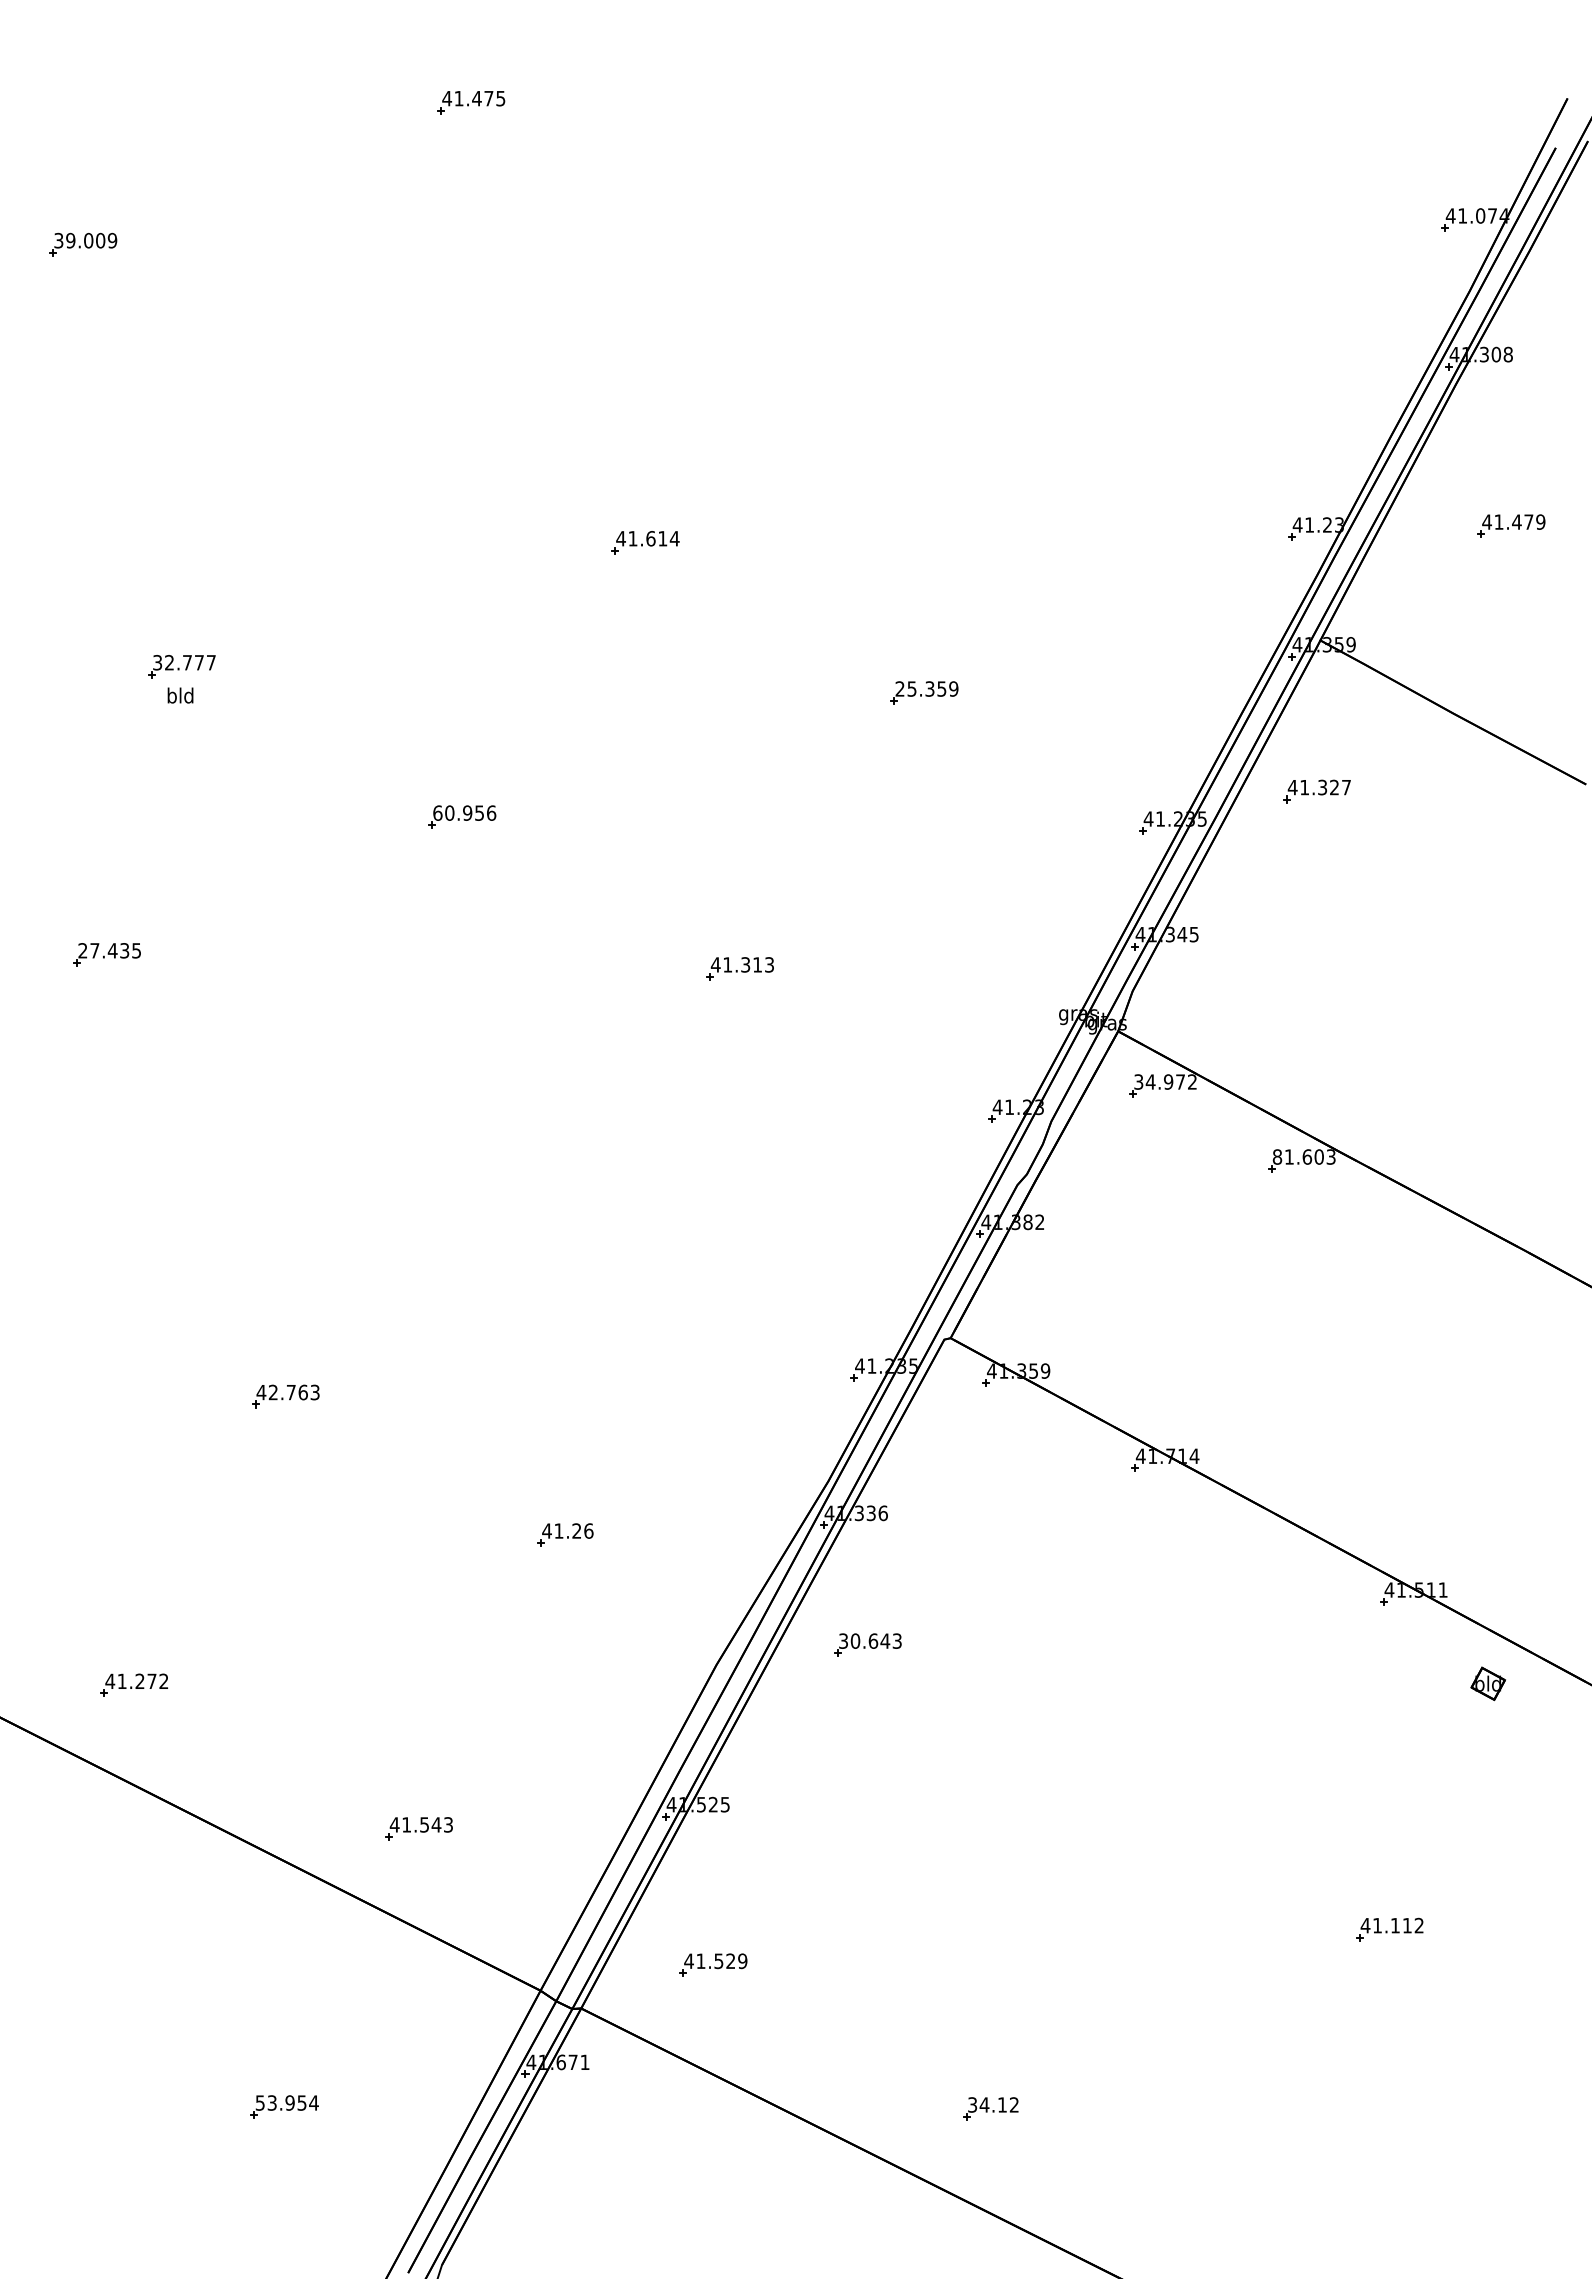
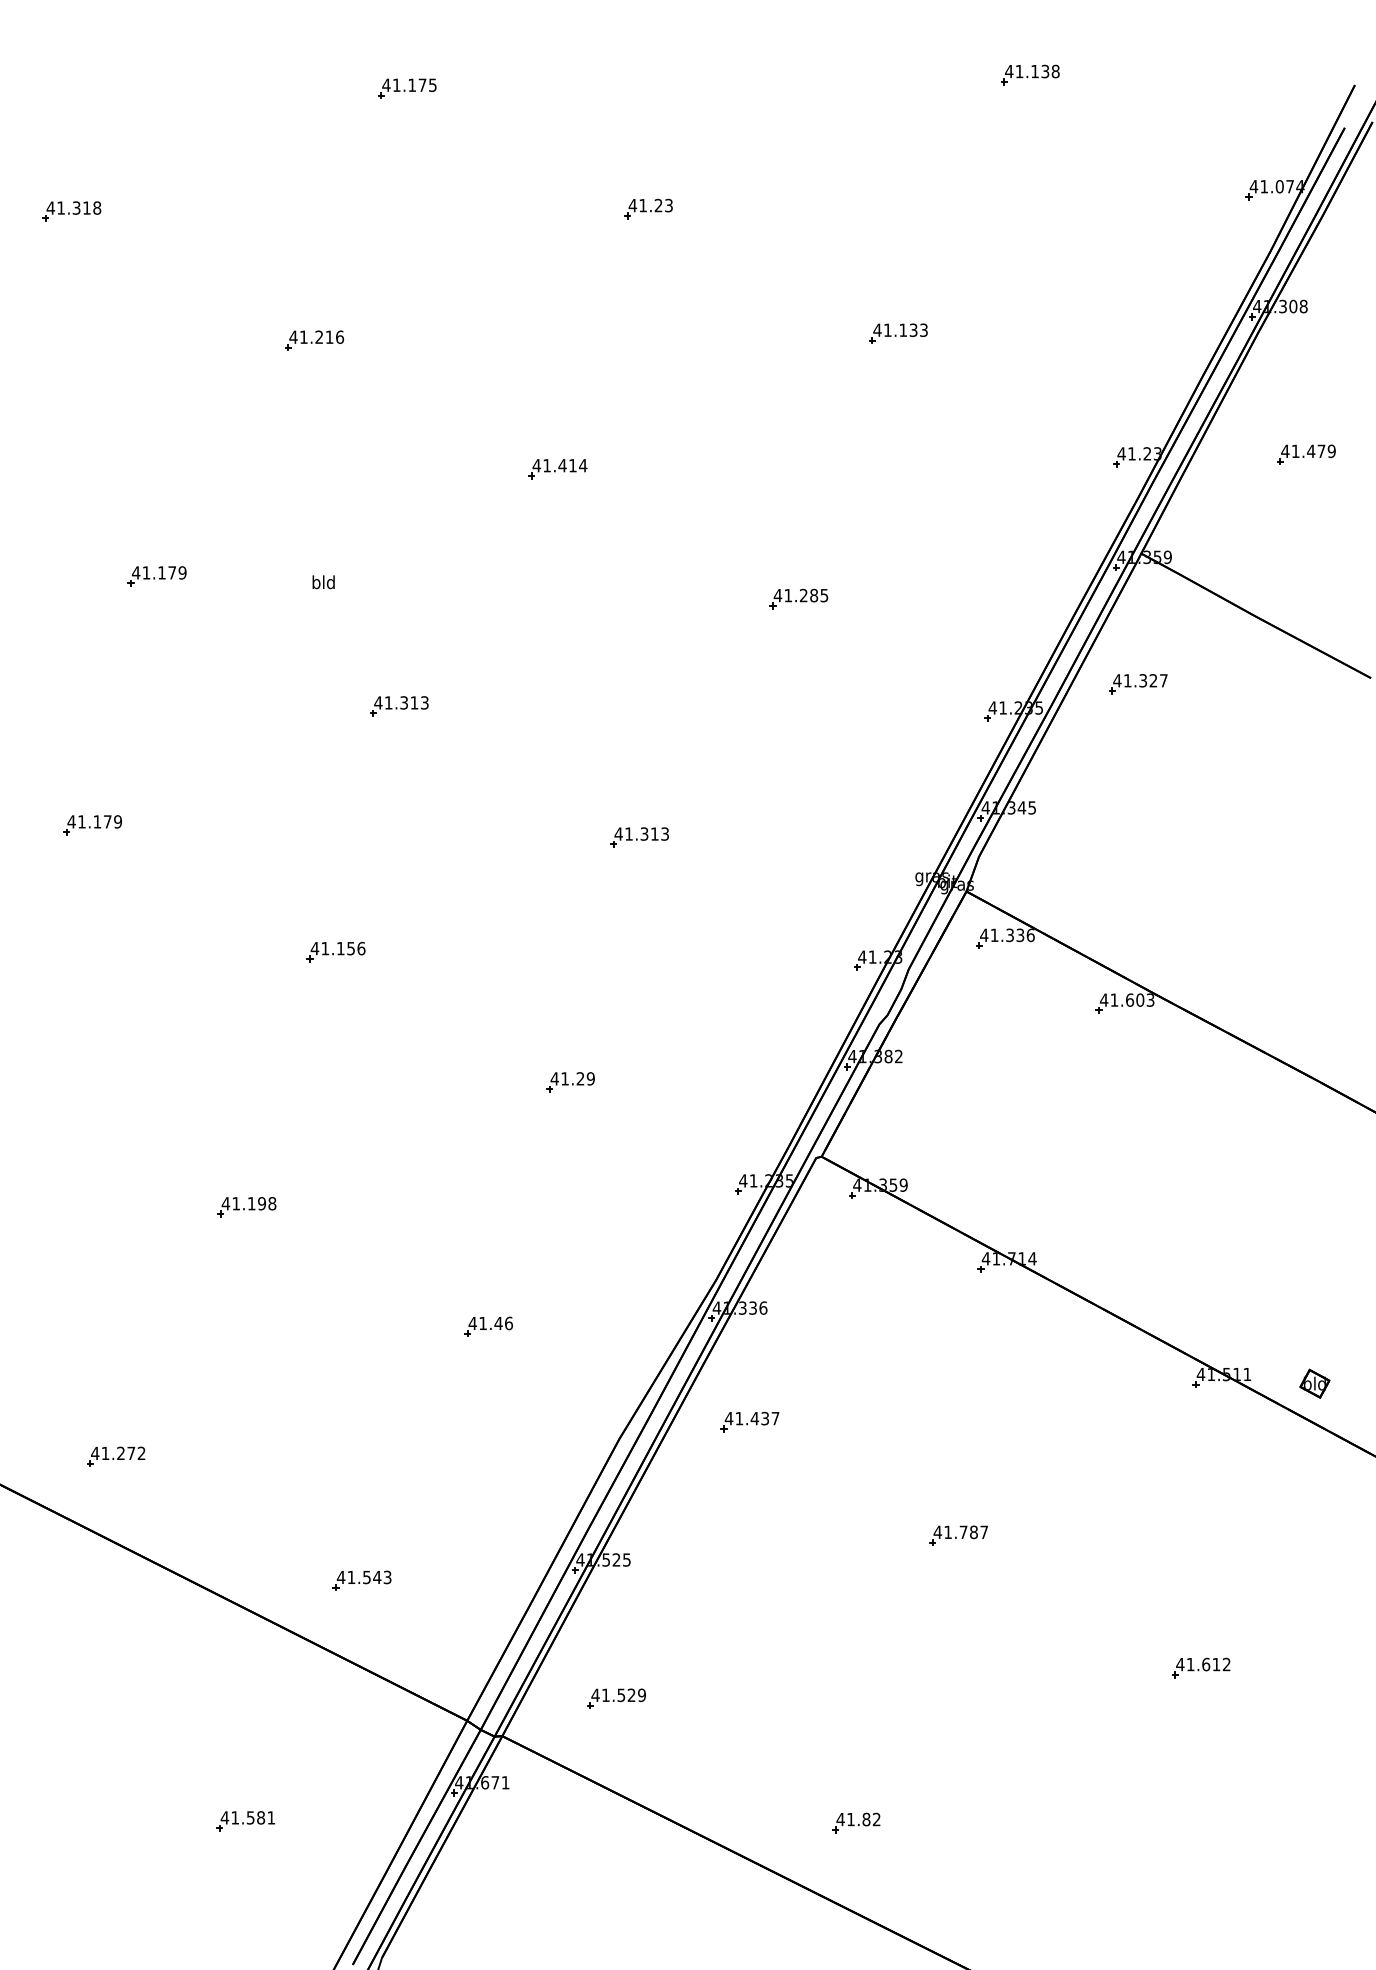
part: (1191, 86) -> (1029, 74), added
text: (476, 98) -> (411, 85), 41.475 -> 41.175
text: (85, 240) -> (73, 207), 39.009 -> 41.318
part: (750, 241) -> (648, 208), added
part: (1039, 385) -> (898, 333), added
part: (364, 393) -> (315, 340), added
text: (650, 538) -> (562, 465), 41.614 -> 41.414
text: (183, 662) -> (158, 572), 32.777 -> 41.179
text: (926, 688) -> (800, 595), 25.359 -> 41.285
text: (180, 695) -> (323, 582), moved
text: (464, 812) -> (401, 702), 60.956 -> 41.313
text: (109, 950) -> (94, 821), 27.435 -> 41.179
text: (1165, 1081) -> (1007, 934), 34.972 -> 41.336
part: (388, 1100) -> (335, 951), added
text: (1277, 1156) -> (1104, 999), 81.603 -> 41.603
part: (660, 1251) -> (570, 1081), added
text: (293, 1392) -> (253, 1203), 42.763 -> 41.198
text: (576, 1530) -> (498, 1322), 41.26 -> 41.46
text: (869, 1640) -> (751, 1418), 30.643 -> 41.437
part: (1487, 1683) -> (1314, 1383), moved
part: (1109, 1776) -> (958, 1535), added
text: (1395, 1925) -> (1206, 1664), 41.112 -> 41.612
text: (286, 2102) -> (247, 1817), 53.954 -> 41.581
text: (987, 2104) -> (853, 1819), 34.12 -> 41.82

